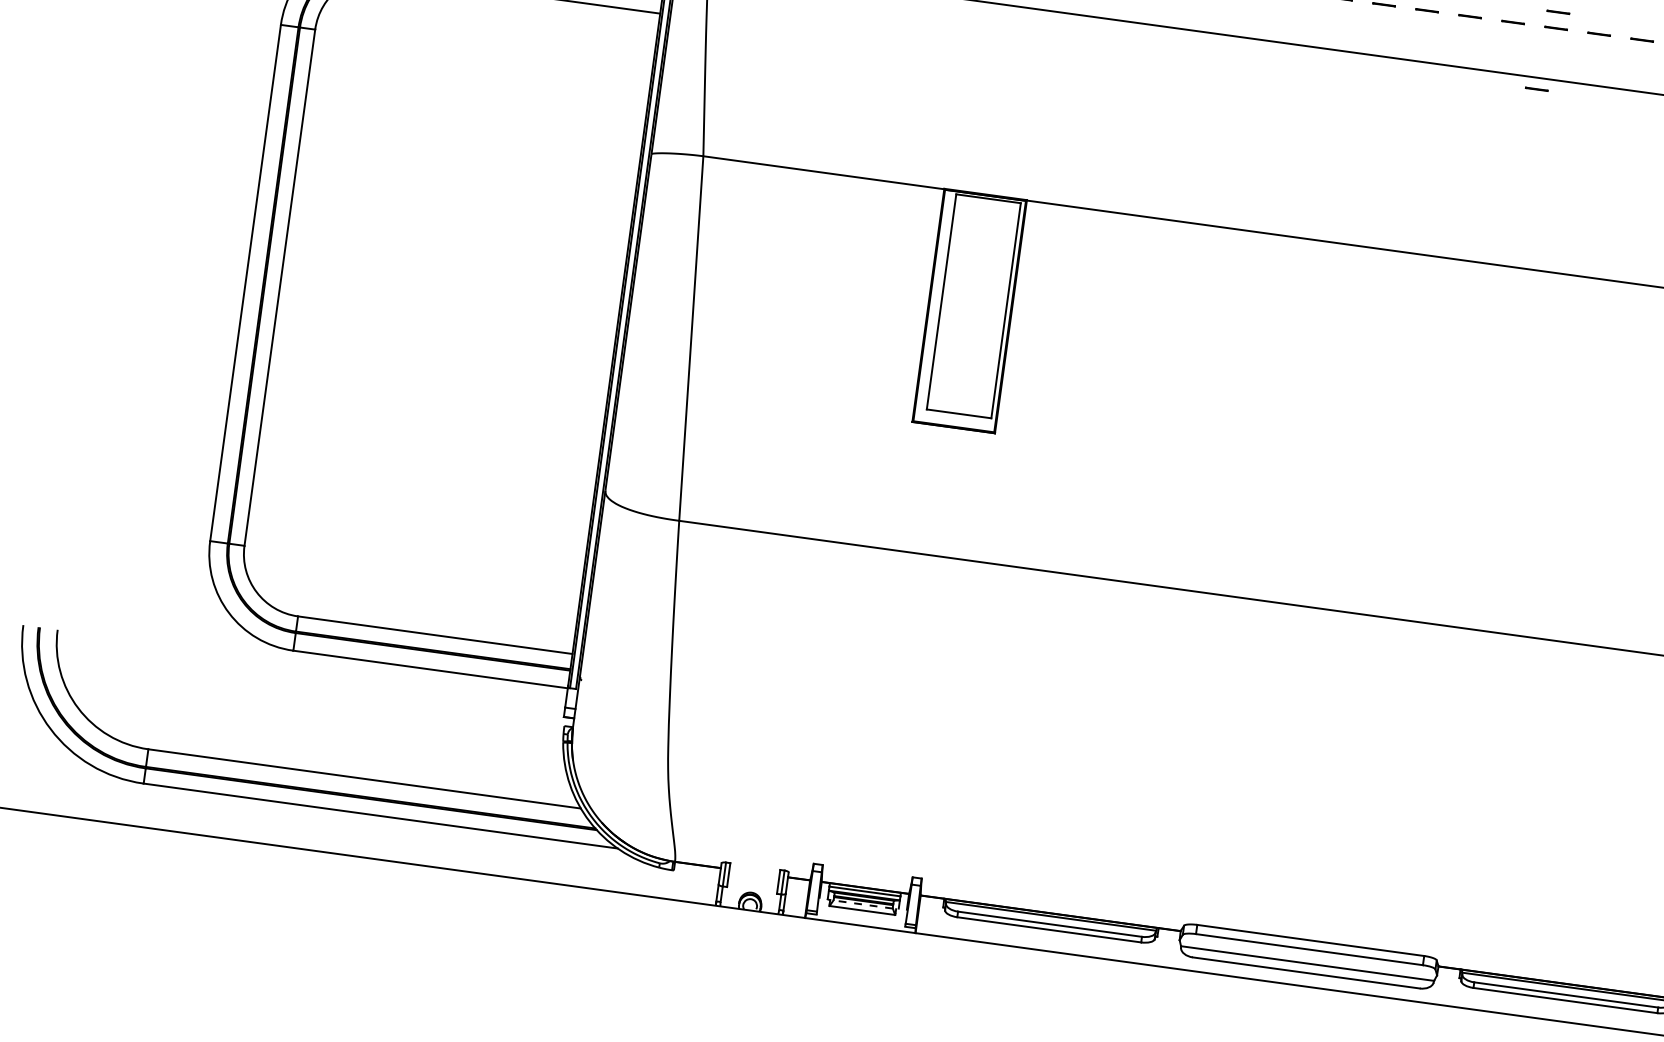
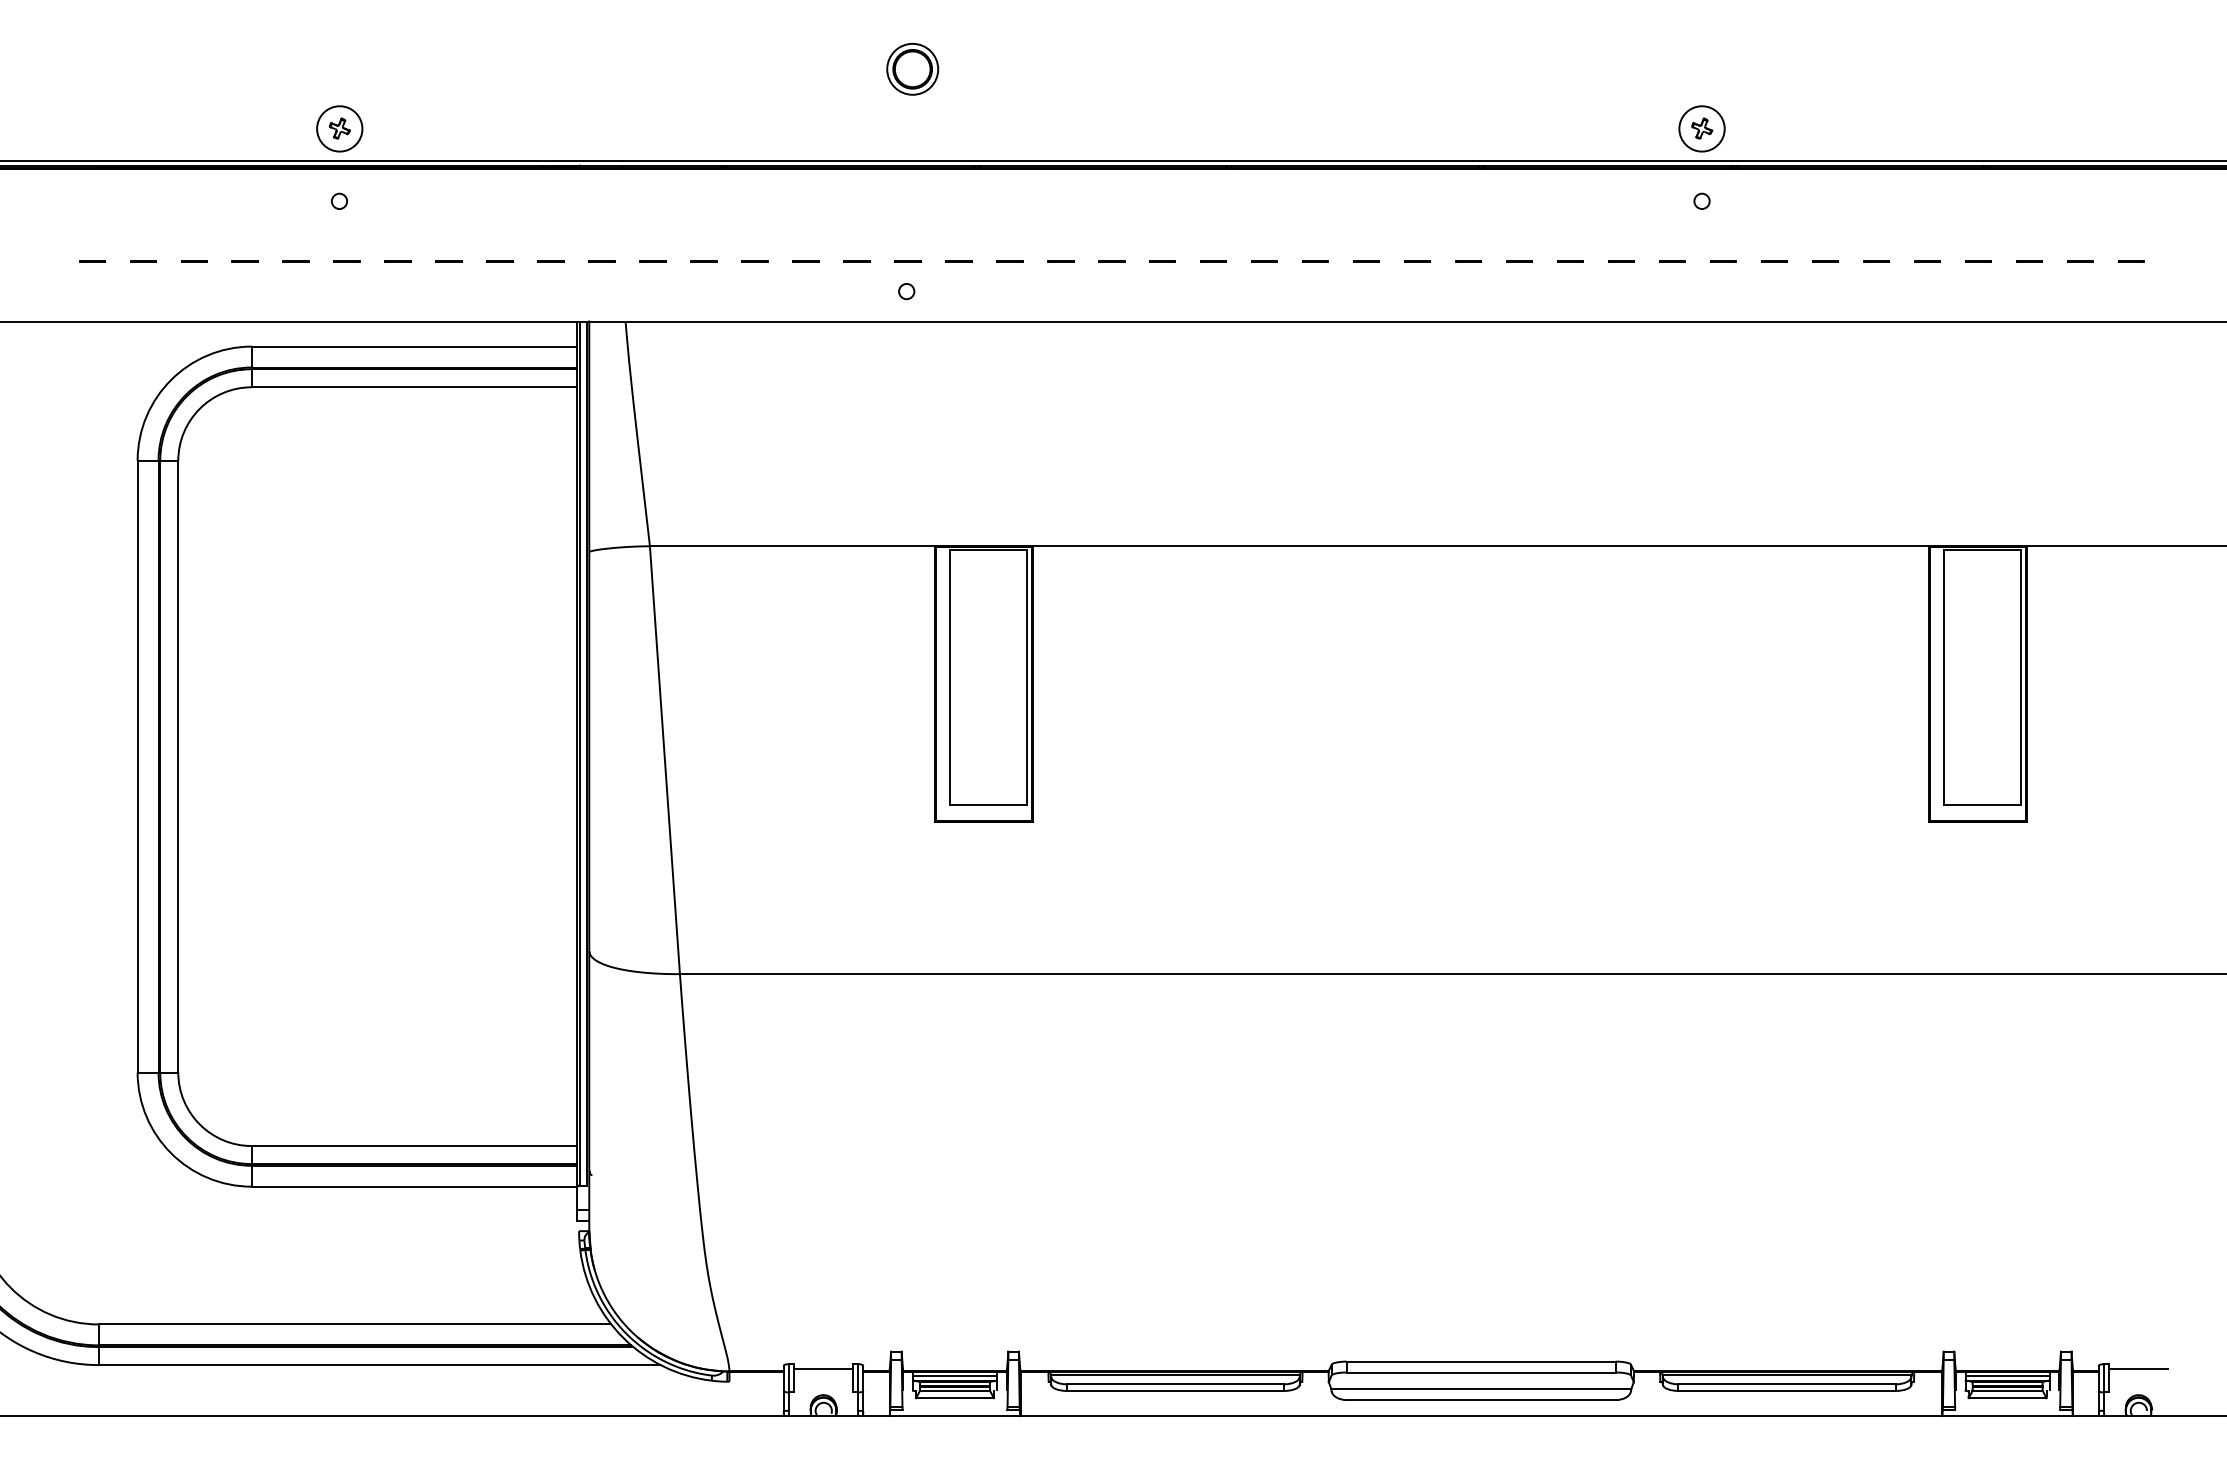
line: (1558, 12) -> (1621, 242), removed
line: (1536, 89) -> (1608, 335), removed
line: (754, 870) -> (823, 1368), added
line: (862, 904) -> (954, 1391), dashed -> solid

